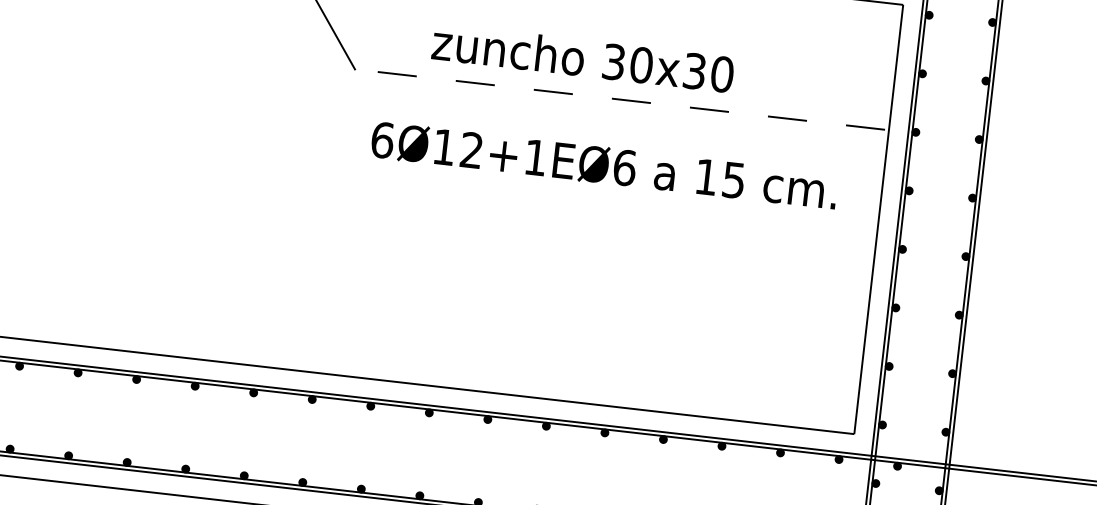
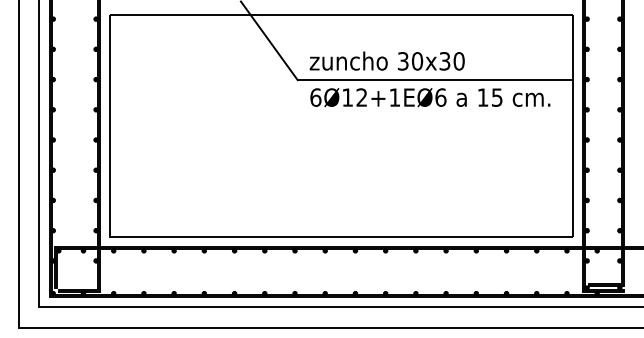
text: (581, 56) -> (386, 60), moved
line: (619, 100) -> (434, 80), dashed -> solid
text: (604, 165) -> (430, 97), moved

